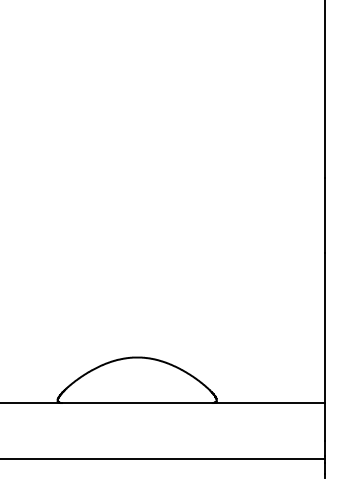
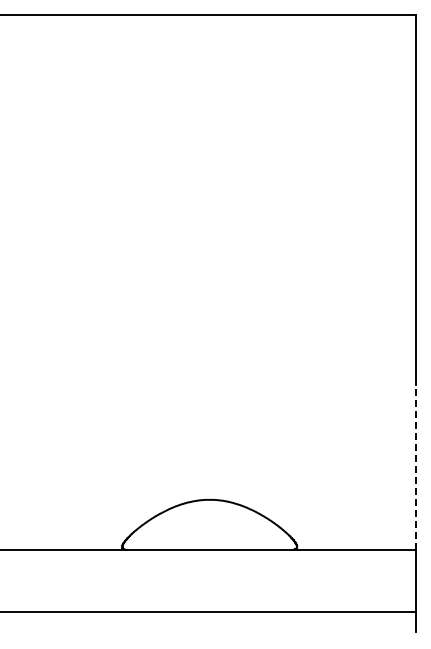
line: (324, 328) -> (415, 467), solid -> dashed

